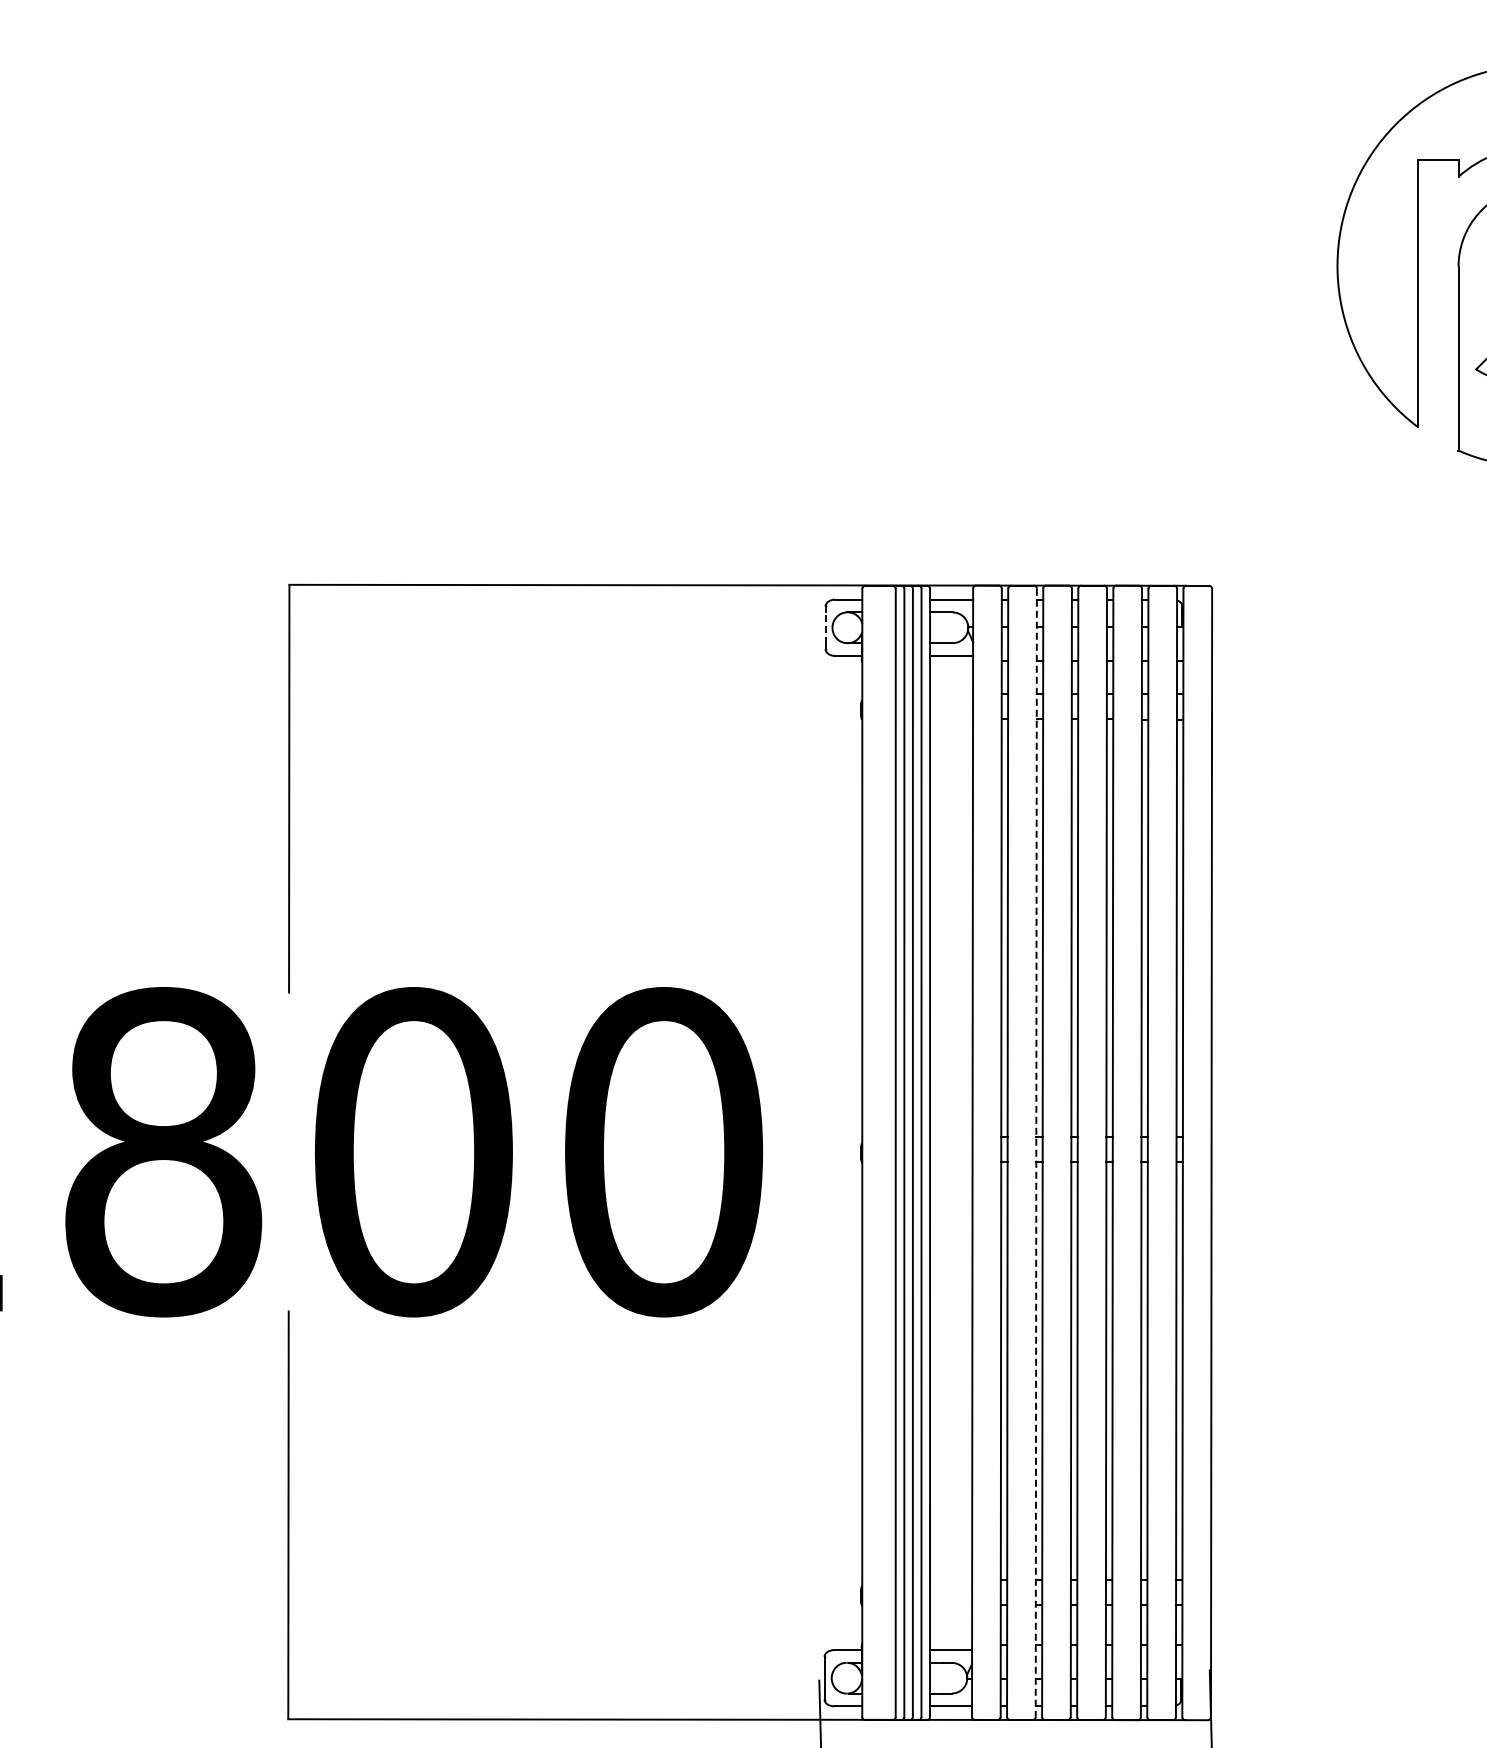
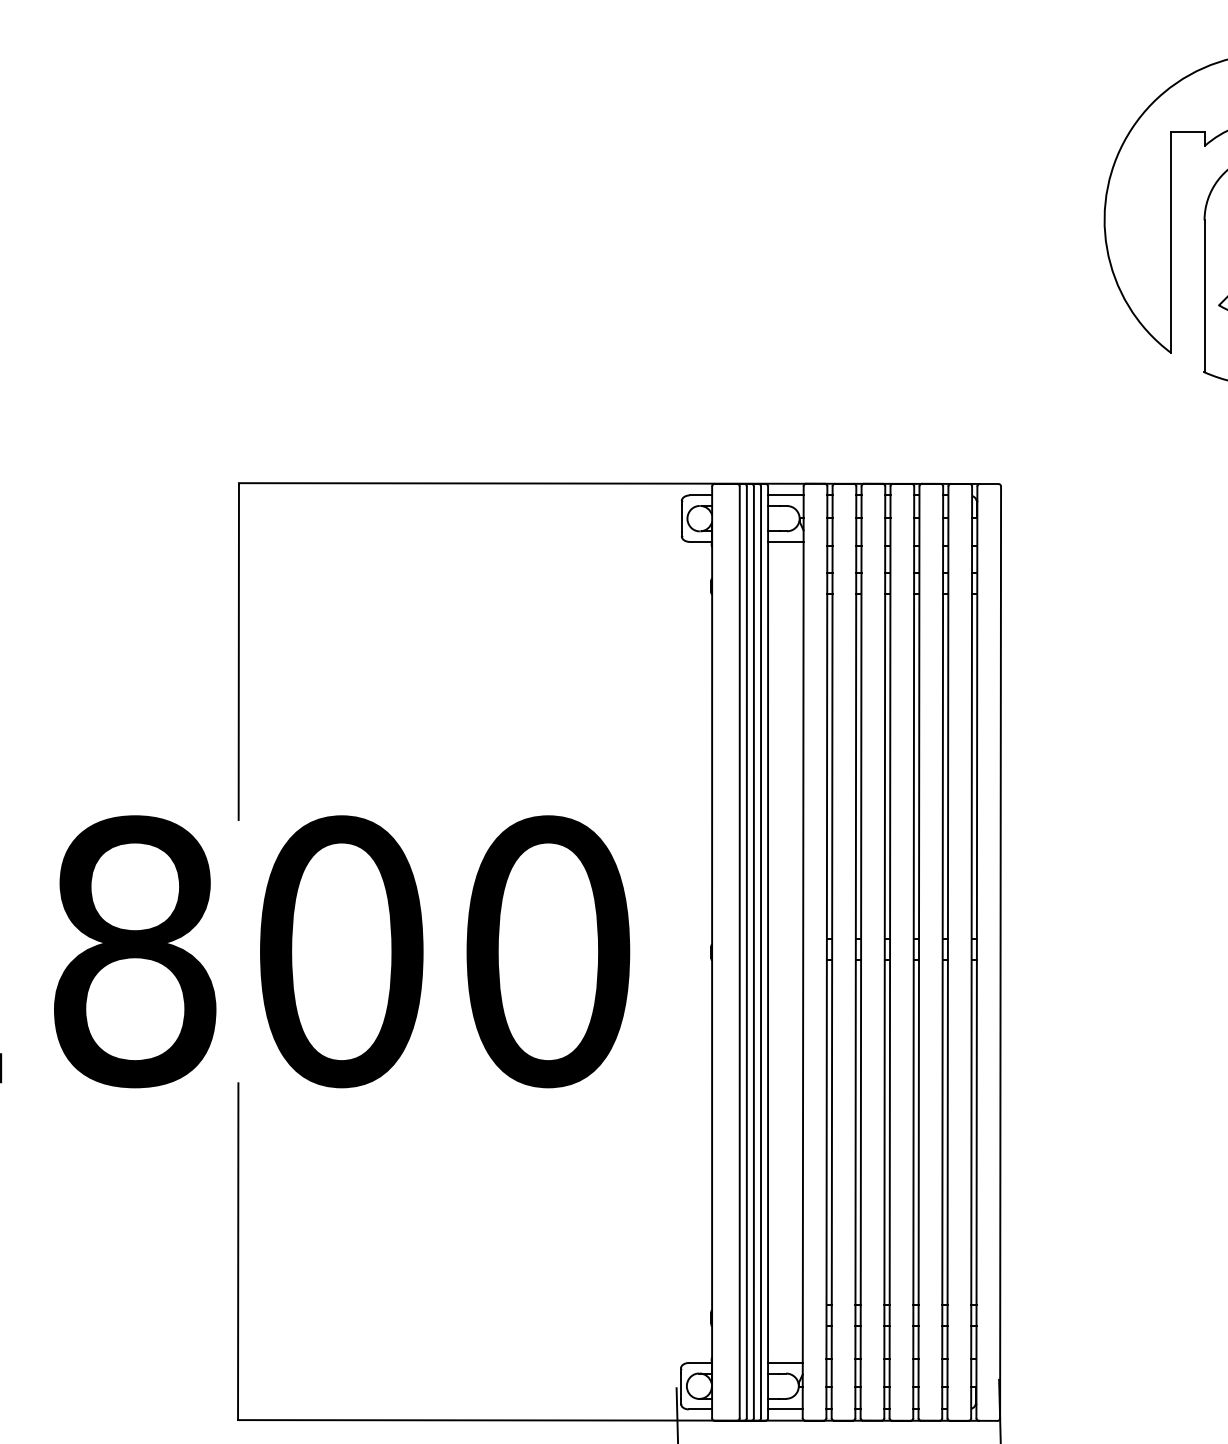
line: (825, 627) -> (681, 518), dashed -> solid
line: (1036, 1153) -> (855, 952), dashed -> solid

